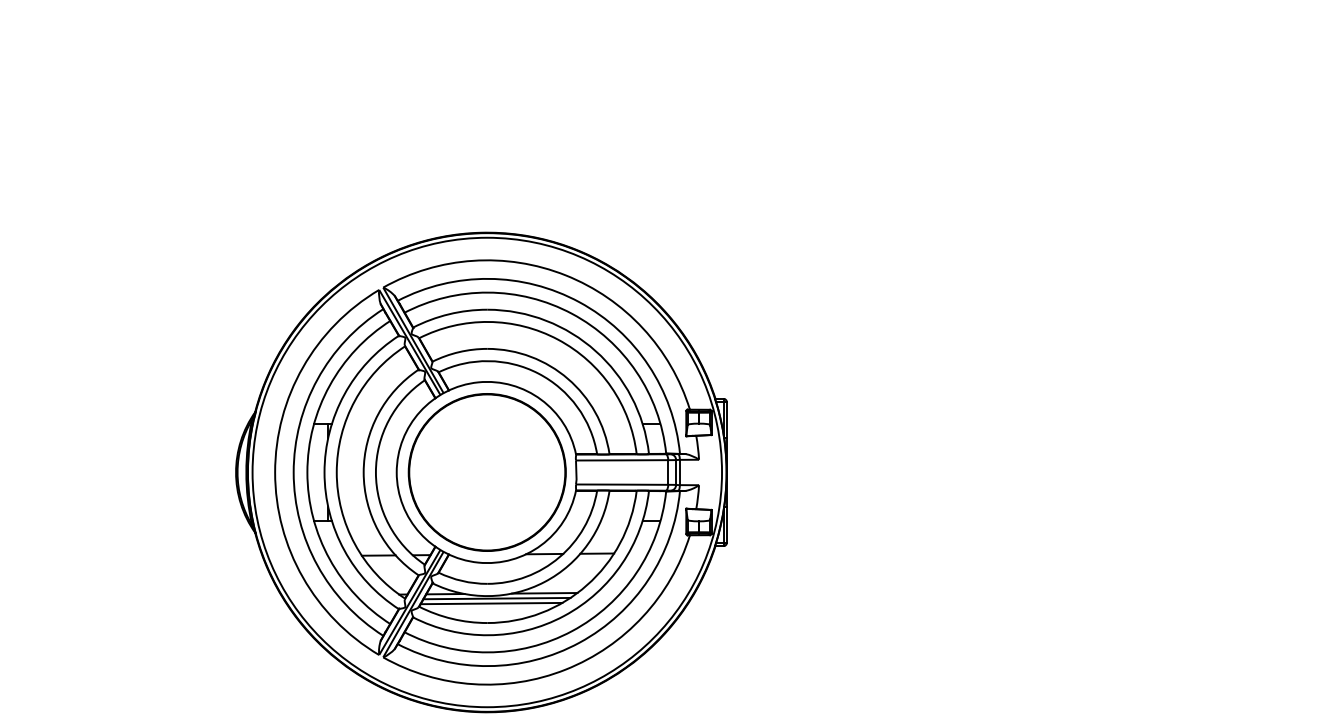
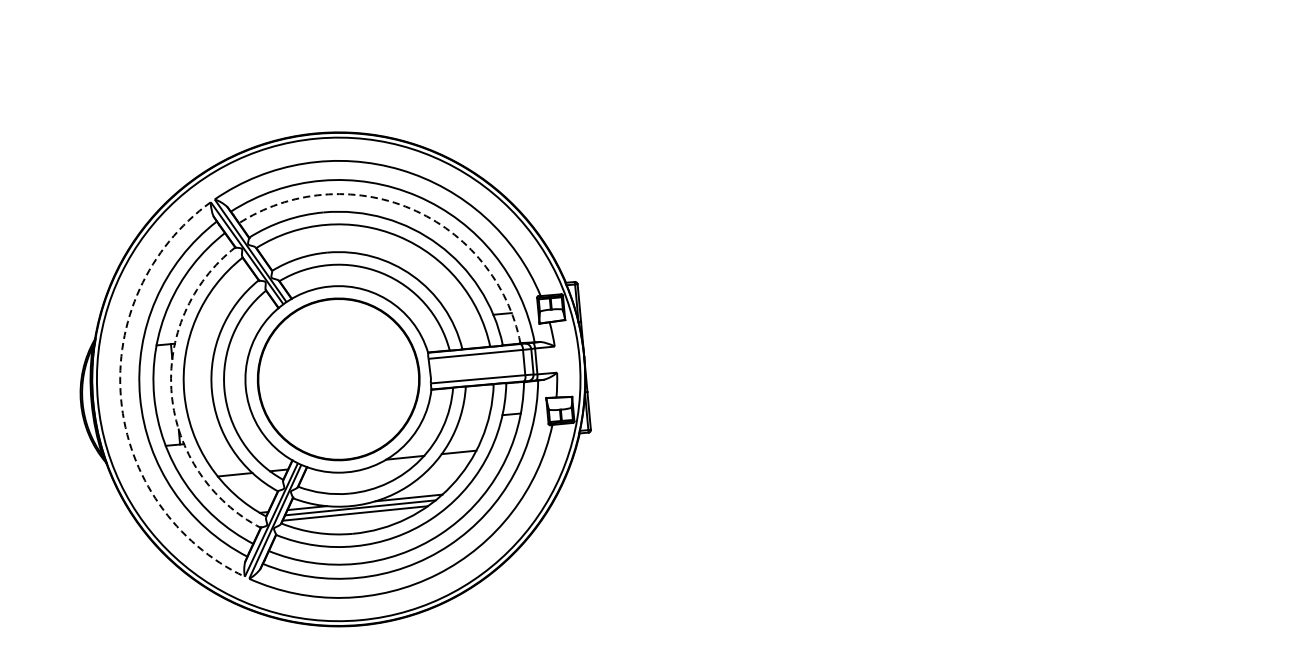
arc: (572, 313) -> (411, 208), solid -> dashed
arc: (275, 472) -> (121, 399), solid -> dashed
arc: (324, 472) -> (171, 394), solid -> dashed

